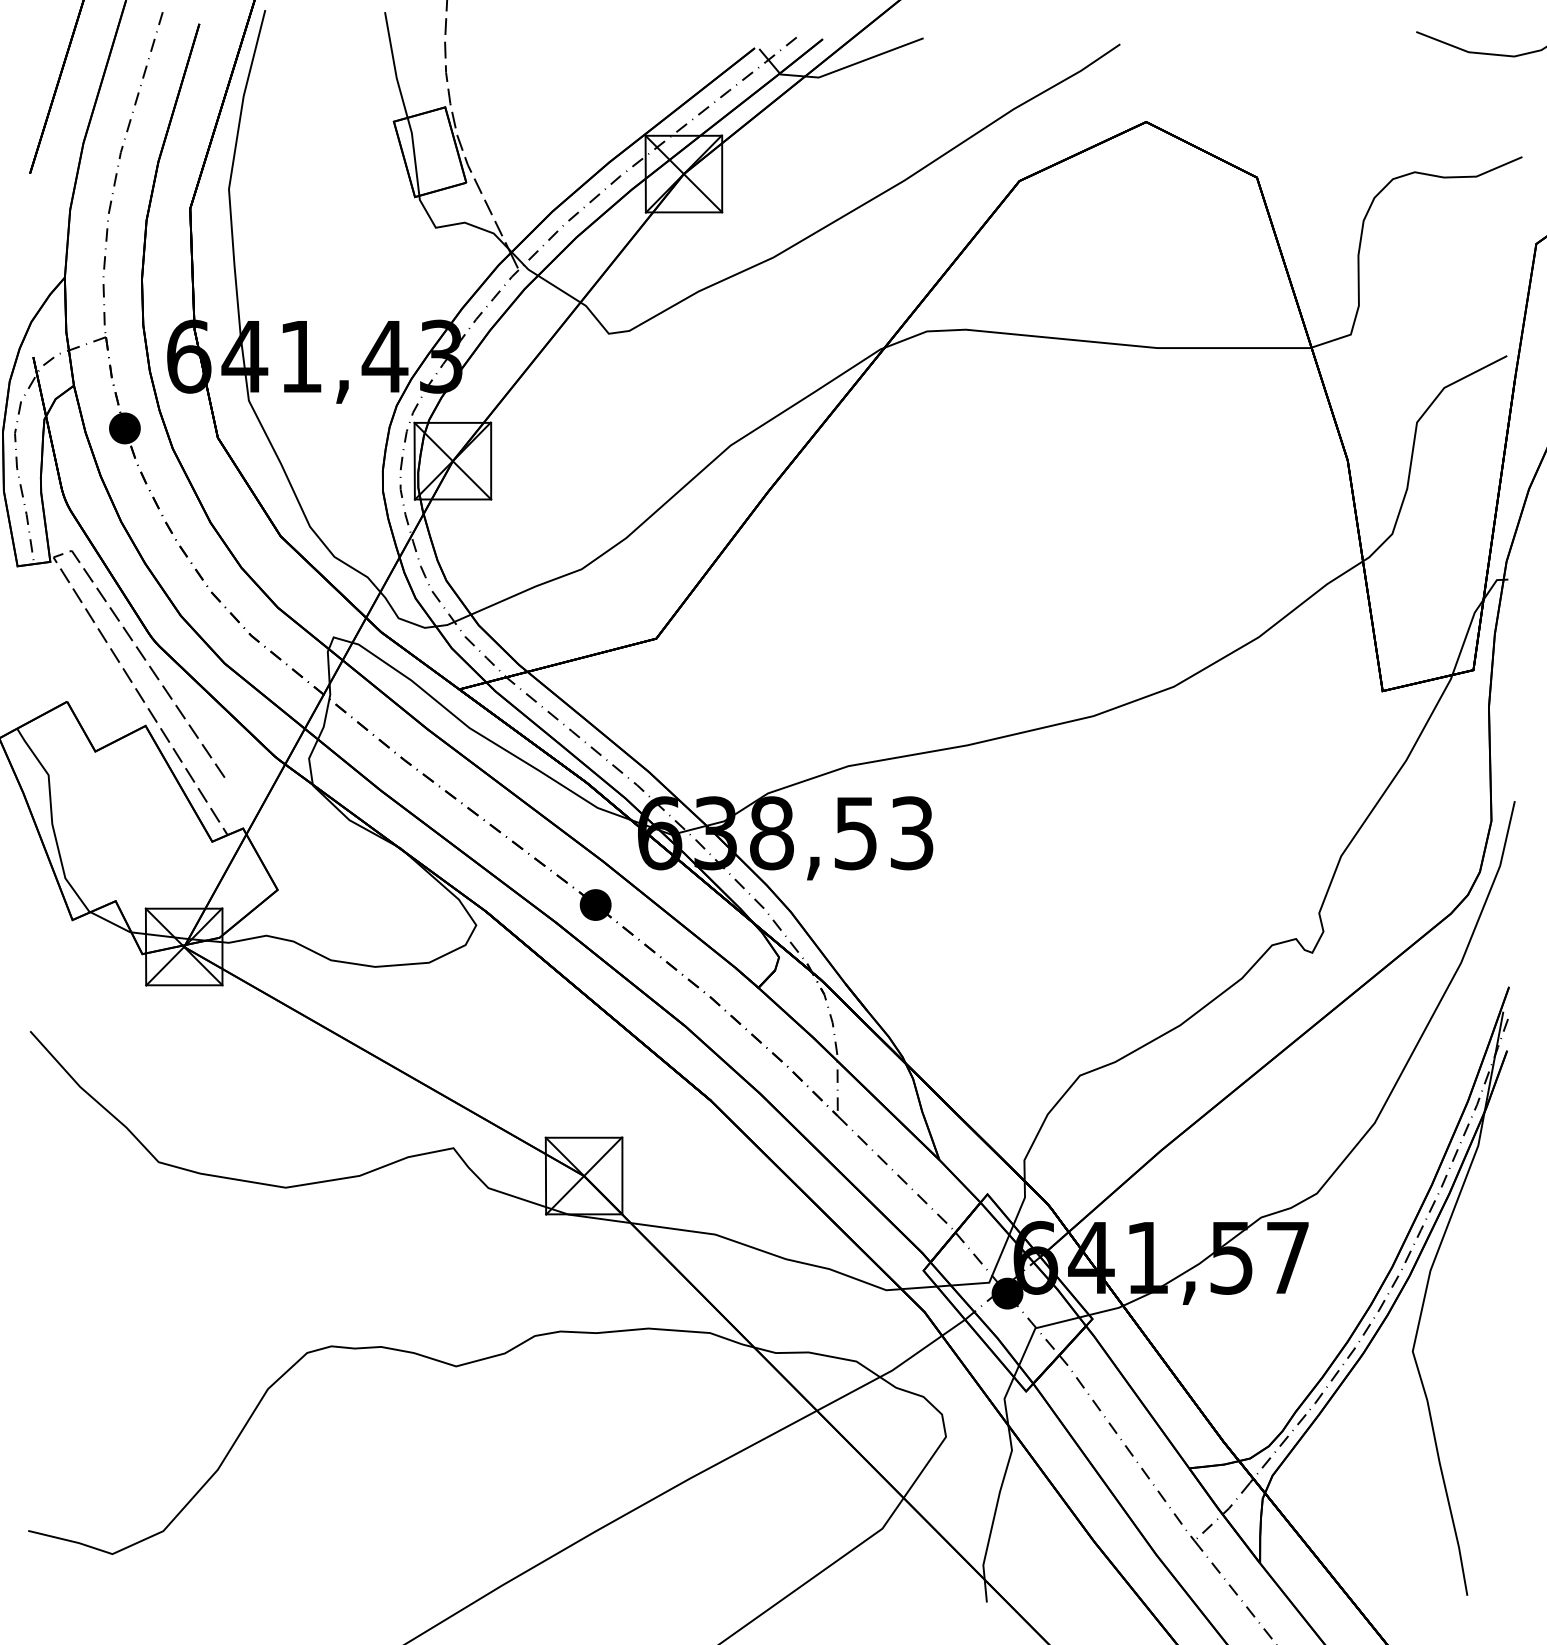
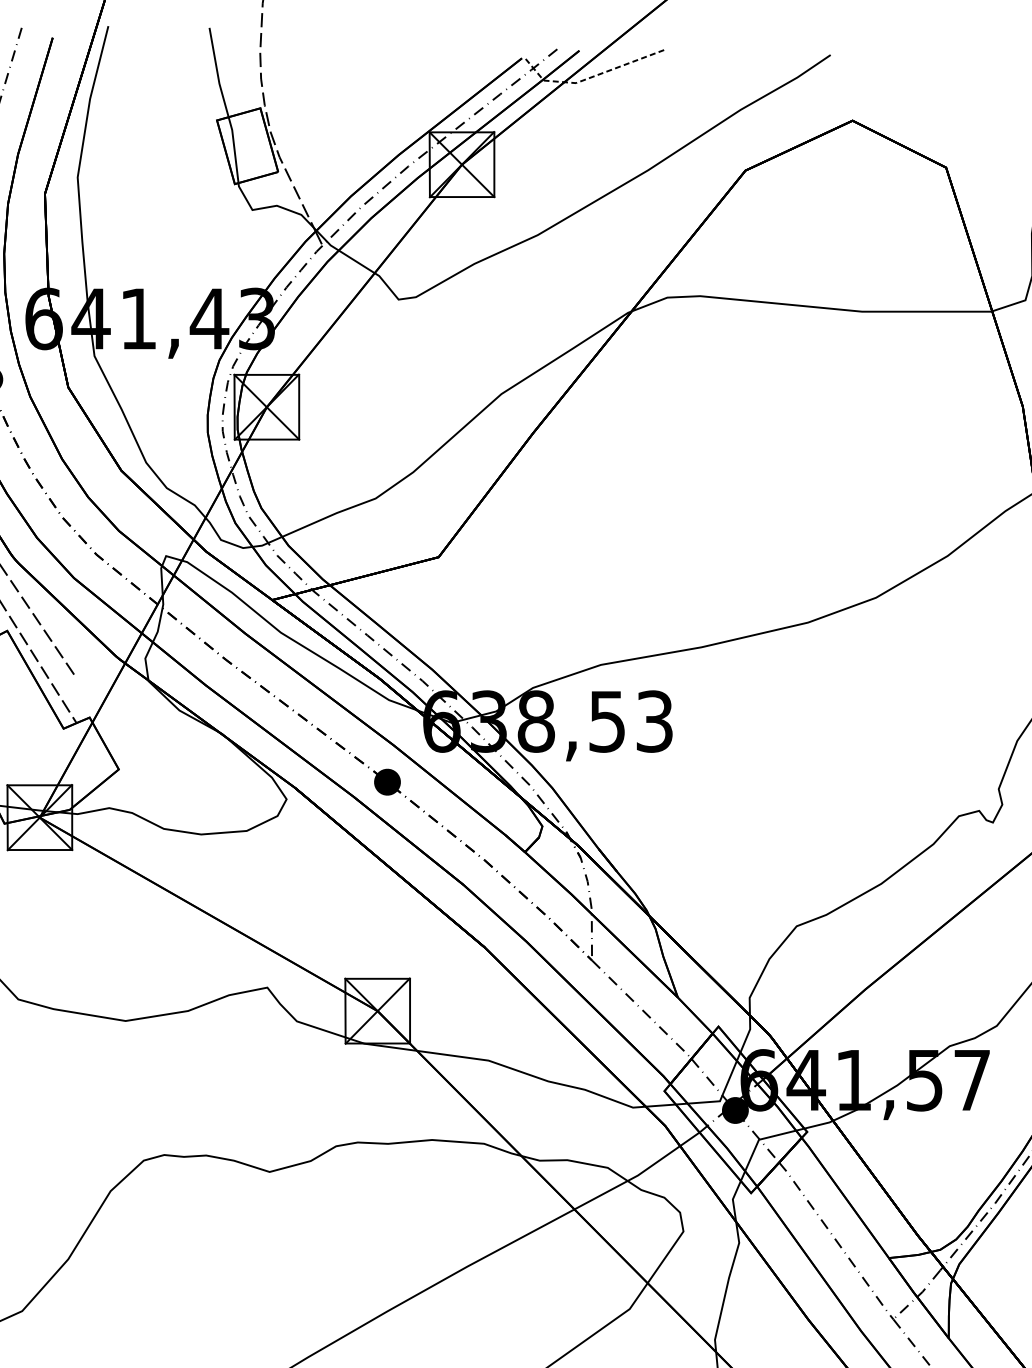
line: (836, 70) -> (590, 77), solid -> dashed

